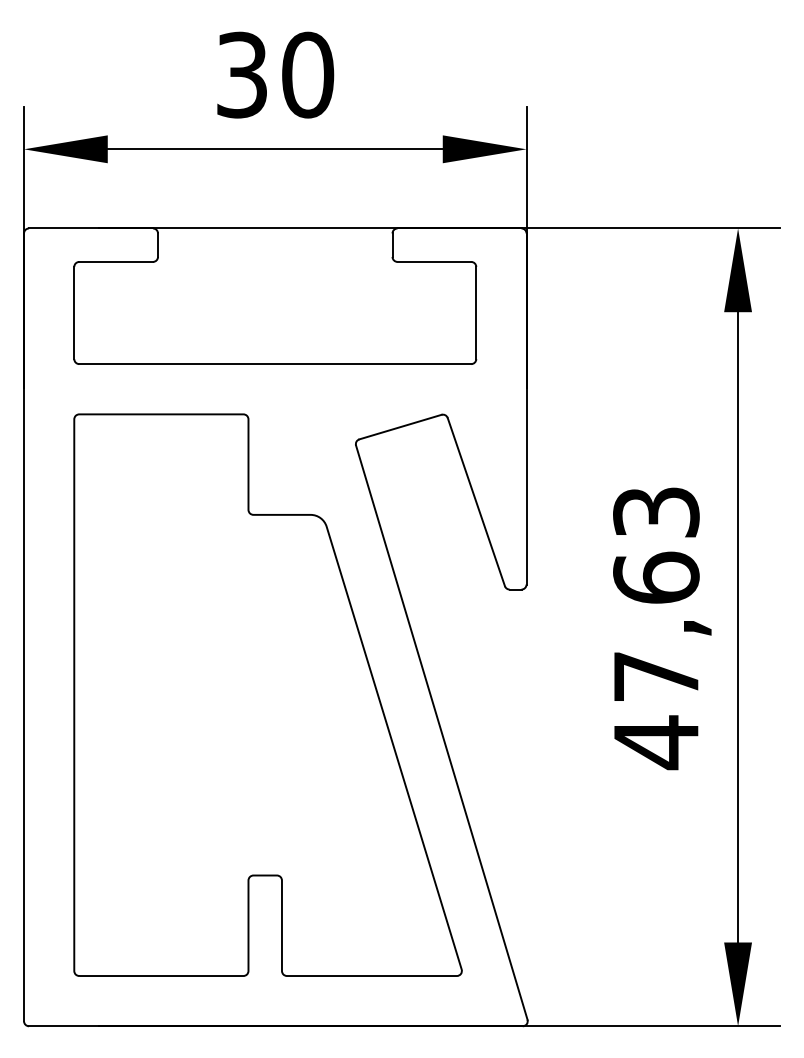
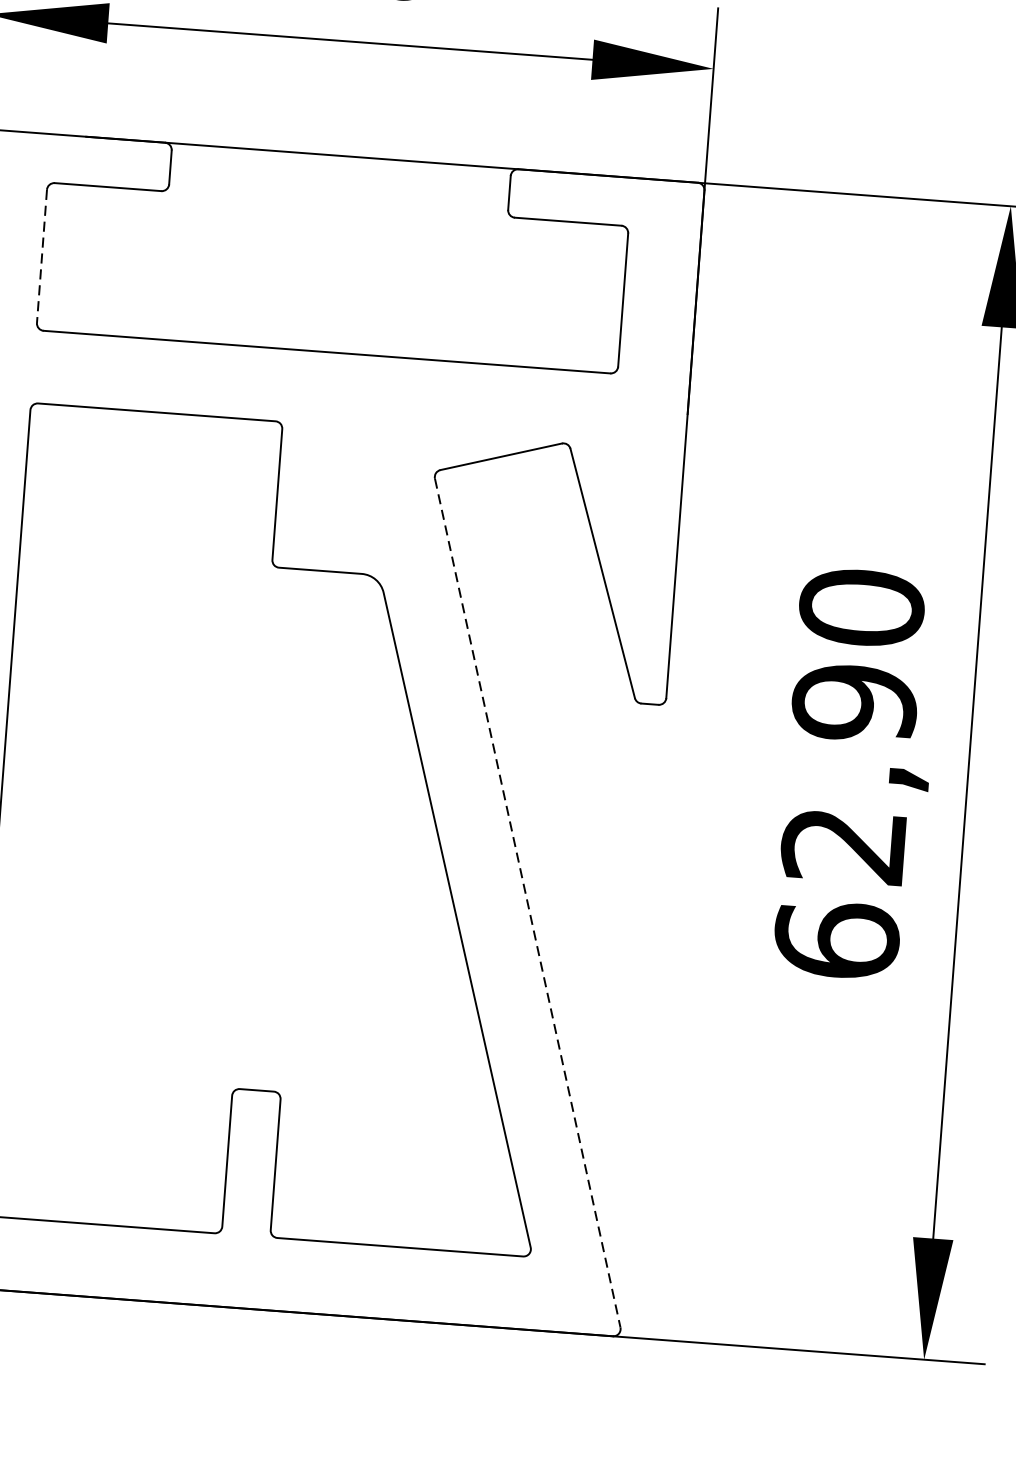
line: (74, 313) -> (42, 257), solid -> dashed
text: (656, 628) -> (849, 775), 47,63 -> 62,90
line: (441, 732) -> (527, 902), solid -> dashed

